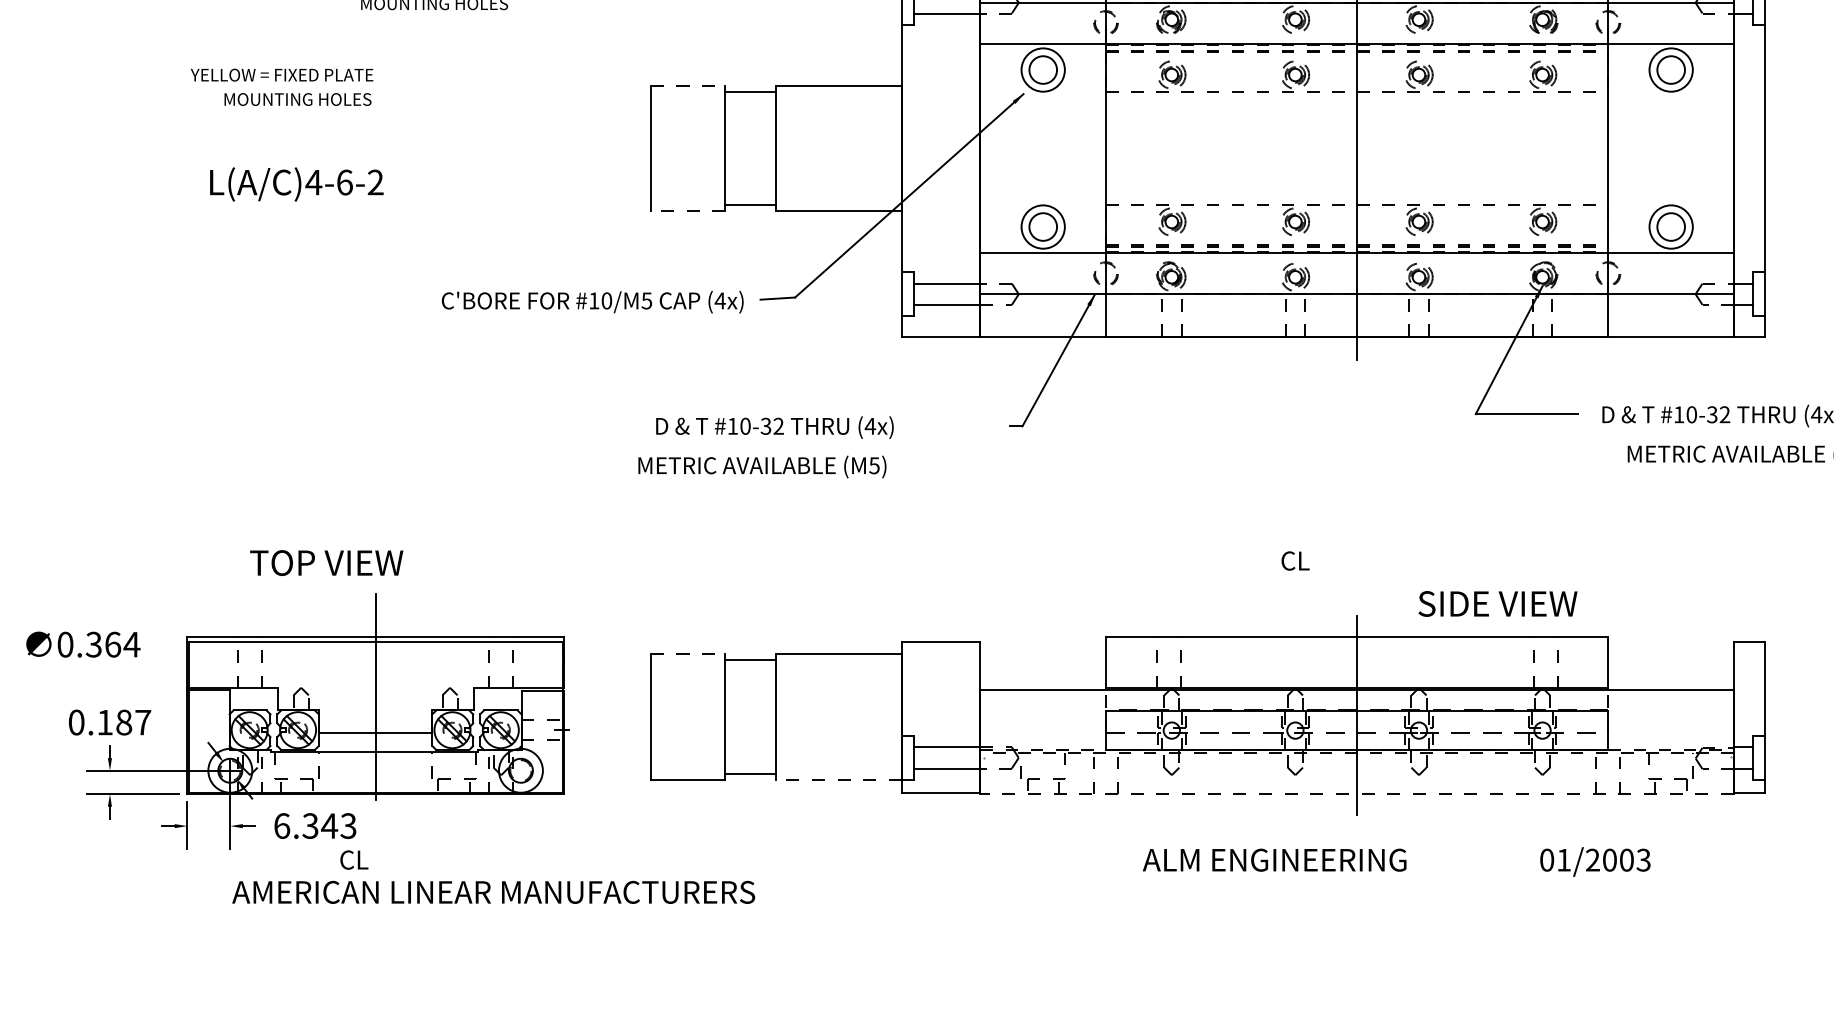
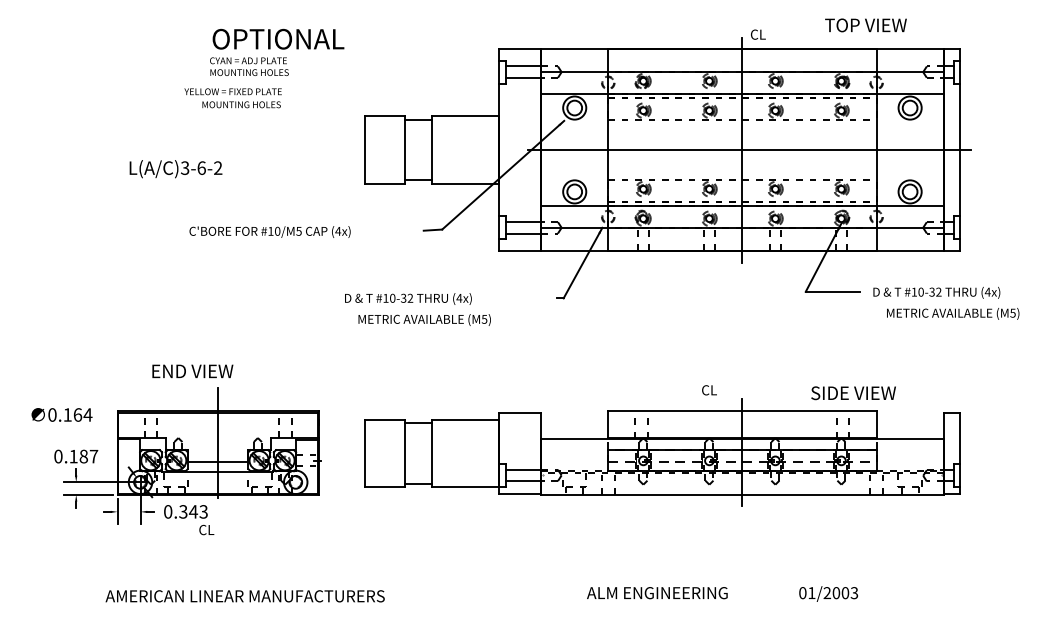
line: (688, 85) -> (385, 116), dashed -> solid
text: (280, 87) -> (232, 98), moved
line: (1370, 147) -> (749, 149), added
text: (312, 181) -> (184, 167), L(A/C)4-6-2 -> L(A/C)3-6-2
line: (688, 211) -> (385, 183), dashed -> solid
text: (591, 301) -> (269, 231), moved
text: (775, 426) -> (408, 298), moved
text: (1295, 561) -> (709, 390), moved
text: (327, 563) -> (192, 371), TOP VIEW -> END VIEW
text: (1497, 604) -> (853, 393), moved
text: (93, 643) -> (67, 414), 0.364 -> 0.164
line: (688, 653) -> (385, 419), dashed -> solid
line: (838, 780) -> (465, 487), dashed -> solid
line: (1355, 793) -> (741, 494), dashed -> solid
text: (282, 825) -> (168, 511), 6.343 -> 0.343
text: (1396, 860) -> (722, 593), moved
text: (492, 892) -> (244, 596), moved

